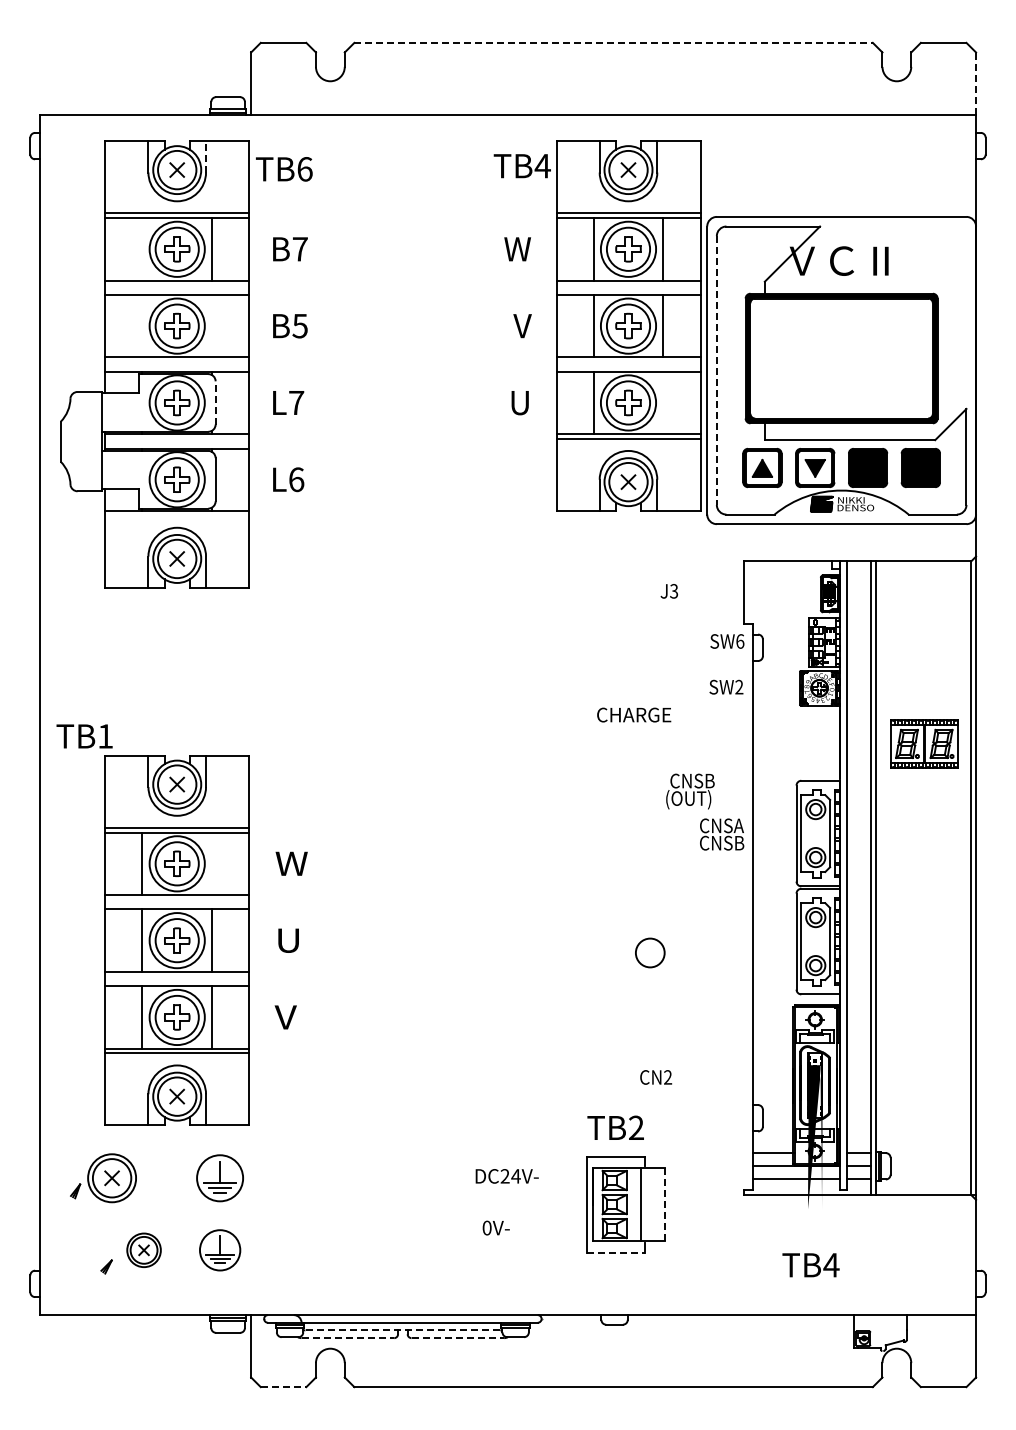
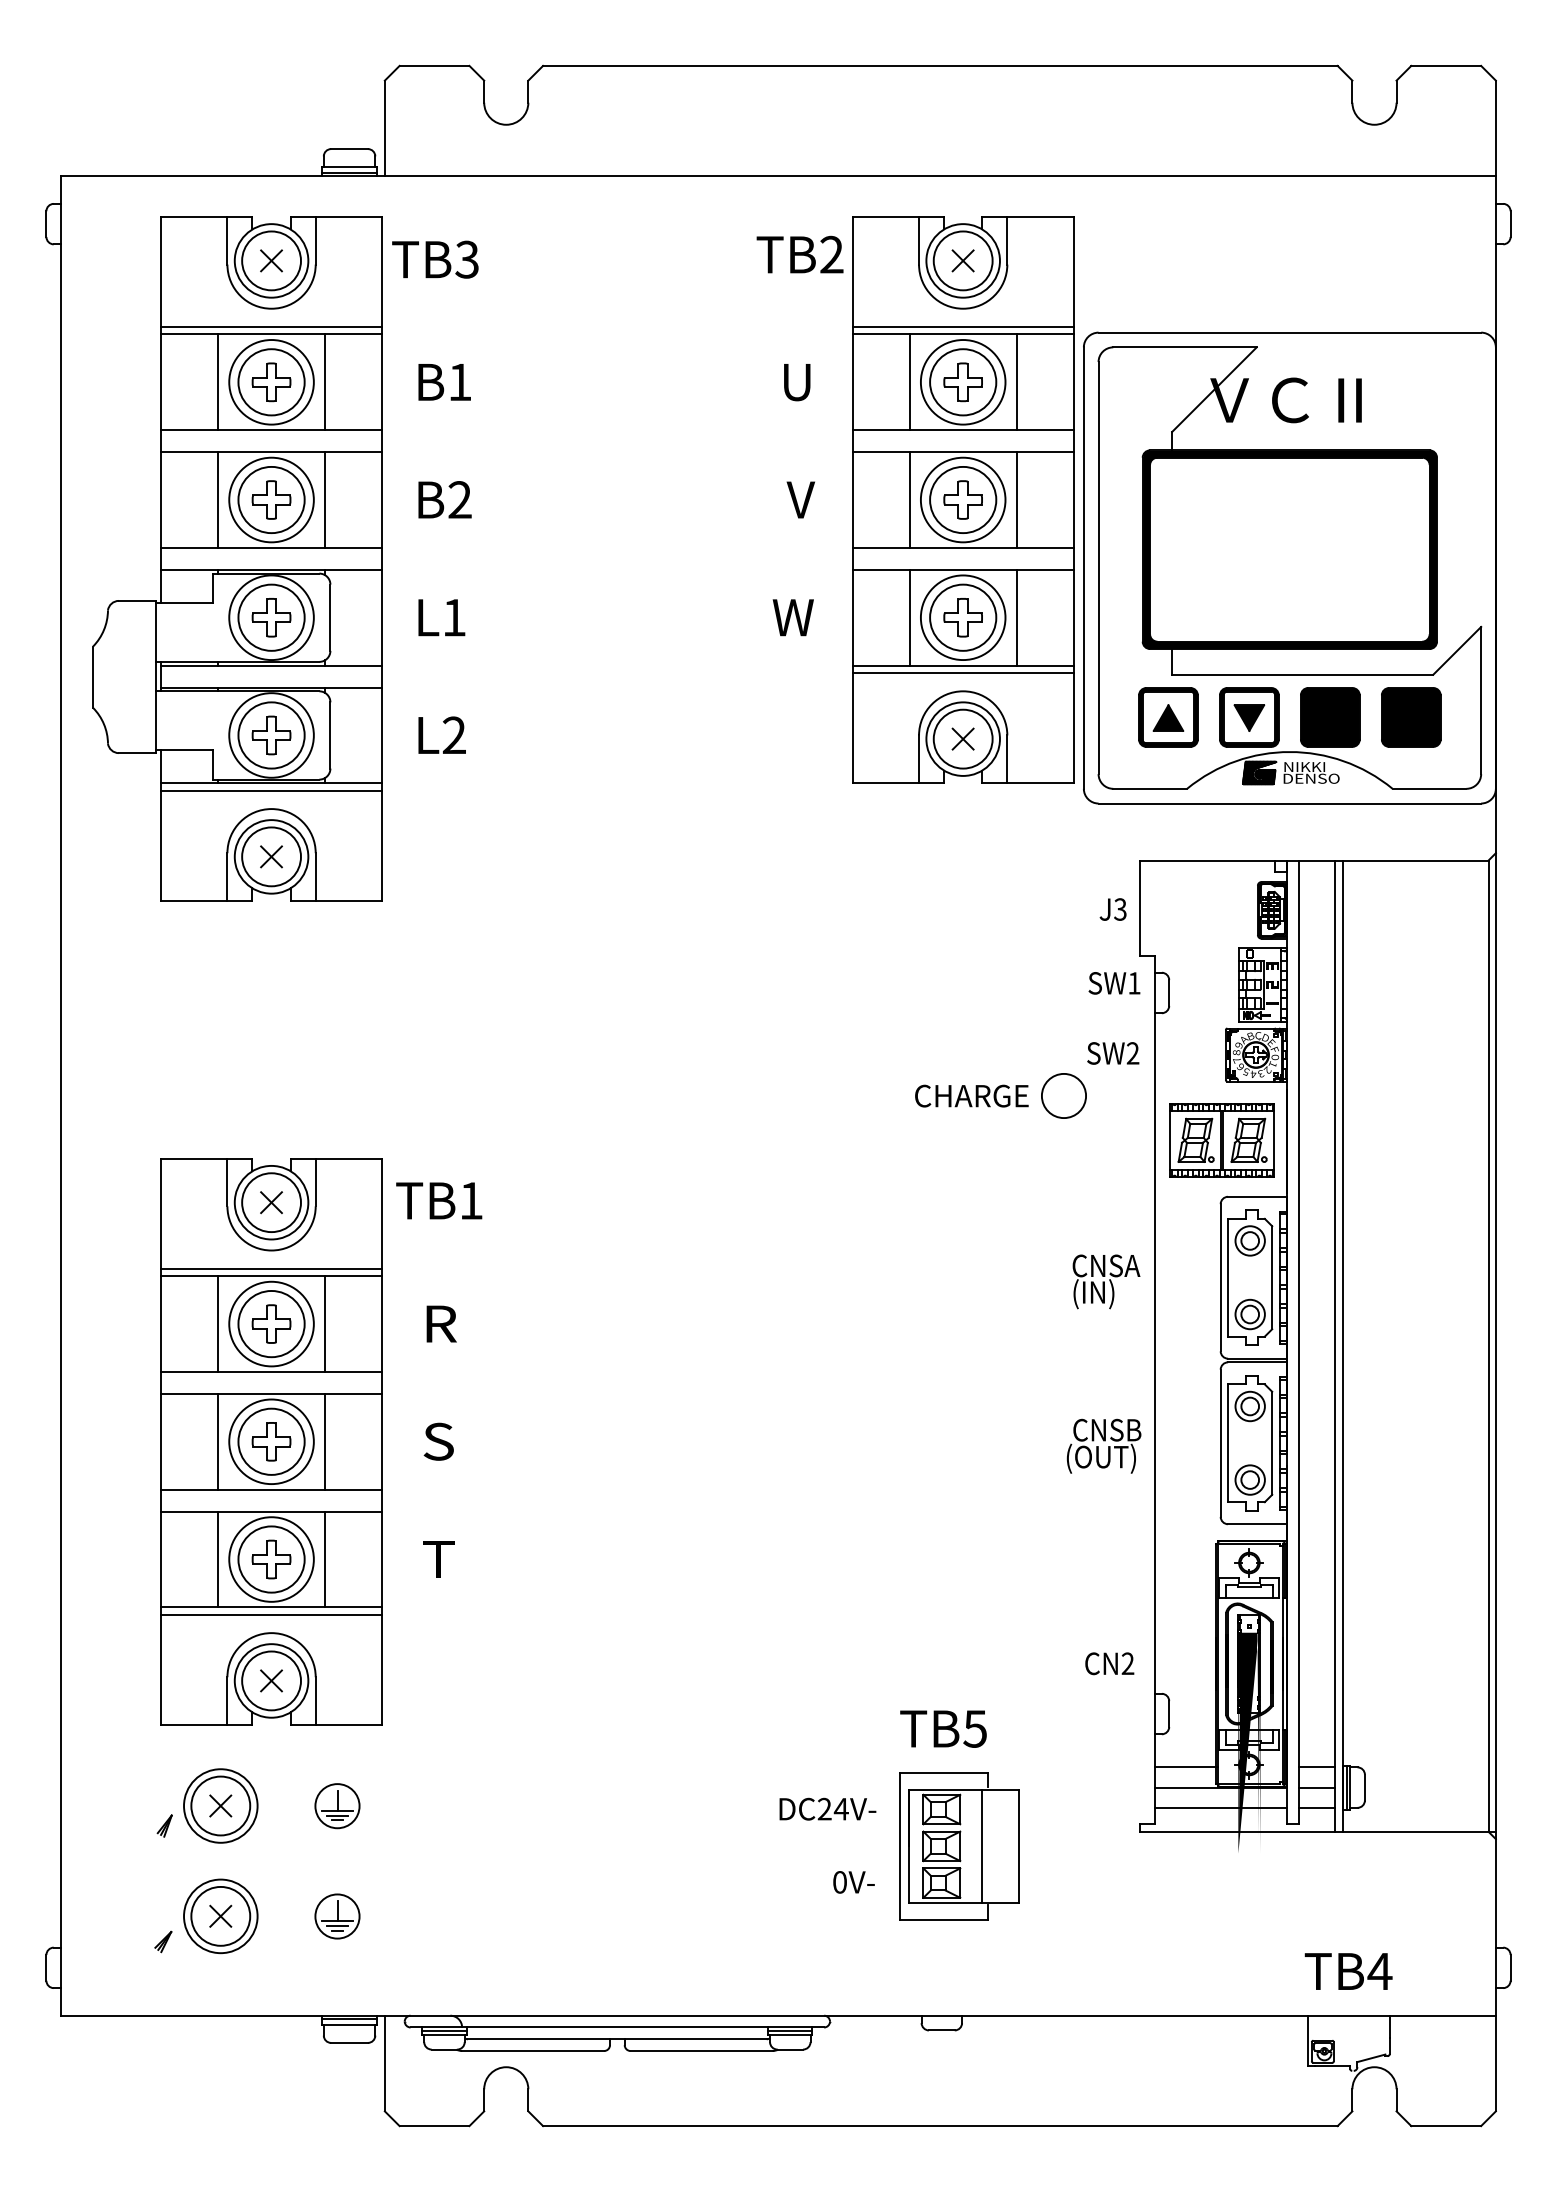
line: (614, 42) -> (941, 65), dashed -> solid
line: (976, 83) -> (1496, 128), dashed -> solid
line: (206, 156) -> (316, 240), dashed -> solid
text: (542, 165) -> (831, 253), TB4 -> TB2
text: (304, 169) -> (466, 259), TB6 -> TB3
line: (142, 249) -> (218, 382), added
text: (300, 249) -> (460, 382), B7 -> B1
text: (517, 249) -> (793, 382), W -> U
line: (142, 325) -> (218, 499), added
line: (212, 325) -> (325, 499), added
text: (299, 325) -> (458, 499), B5 -> B2
line: (716, 371) -> (1098, 569), dashed -> solid
line: (215, 402) -> (330, 617), dashed -> solid
text: (296, 402) -> (454, 617), L7 -> L1
line: (663, 402) -> (1016, 617), added
text: (517, 403) -> (793, 618), U -> W
text: (296, 479) -> (454, 735), L6 -> L2
line: (177, 515) -> (271, 790), added
text: (668, 591) -> (1111, 909), moved
text: (740, 641) -> (1134, 983), SW6 -> SW1
text: (84, 736) -> (439, 1200), moved
part: (924, 743) -> (1222, 1139), moved
text: (690, 791) -> (1104, 1446), moved
text: (722, 844) -> (1107, 1294), CNSB -> (IN)
line: (212, 863) -> (325, 1323), added
text: (291, 863) -> (446, 1323), W -> R
text: (287, 940) -> (440, 1441), U -> S
circle: (650, 952) -> (1064, 1095), moved
text: (285, 1017) -> (437, 1559), V -> T
text: (656, 1077) -> (1110, 1663), moved
text: (635, 1127) -> (973, 1728), TB2 -> TB5
text: (506, 1176) -> (826, 1809), moved
part: (103, 1178) -> (207, 1806), moved
part: (220, 1178) -> (337, 1806), size x0.62
line: (664, 1204) -> (1018, 1846), dashed -> solid
text: (495, 1227) -> (852, 1881), moved
part: (143, 1250) -> (219, 1916), size x1.43
part: (220, 1250) -> (337, 1916), size x0.71
line: (616, 1252) -> (944, 1919), dashed -> solid
text: (810, 1265) -> (1347, 1971), moved
line: (402, 1330) -> (616, 2039), dashed -> solid
line: (348, 1338) -> (534, 2051), dashed -> solid
line: (458, 1338) -> (702, 2051), dashed -> solid
line: (283, 1387) -> (434, 2126), dashed -> solid

